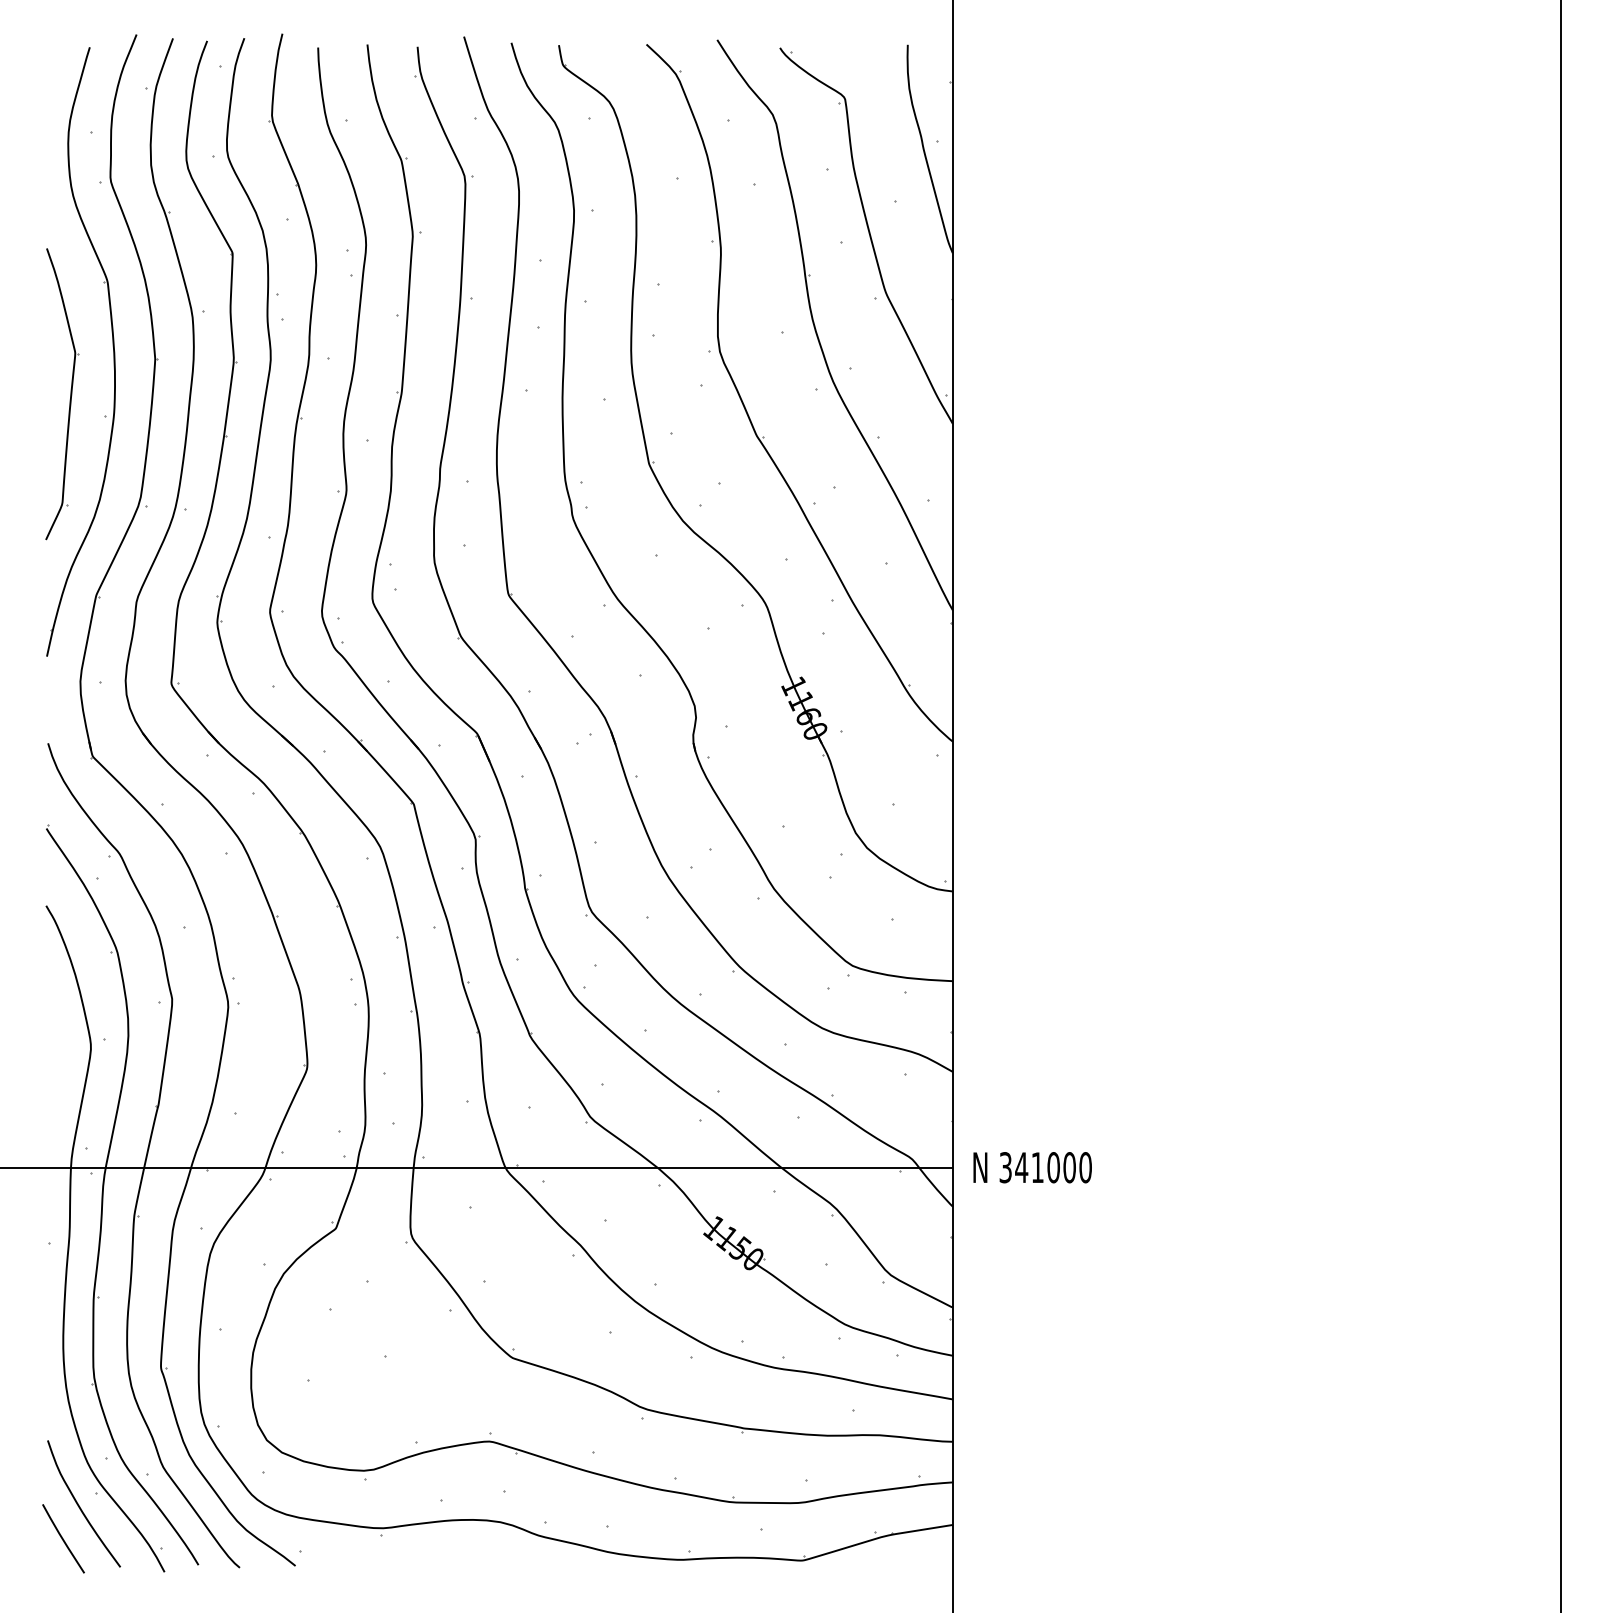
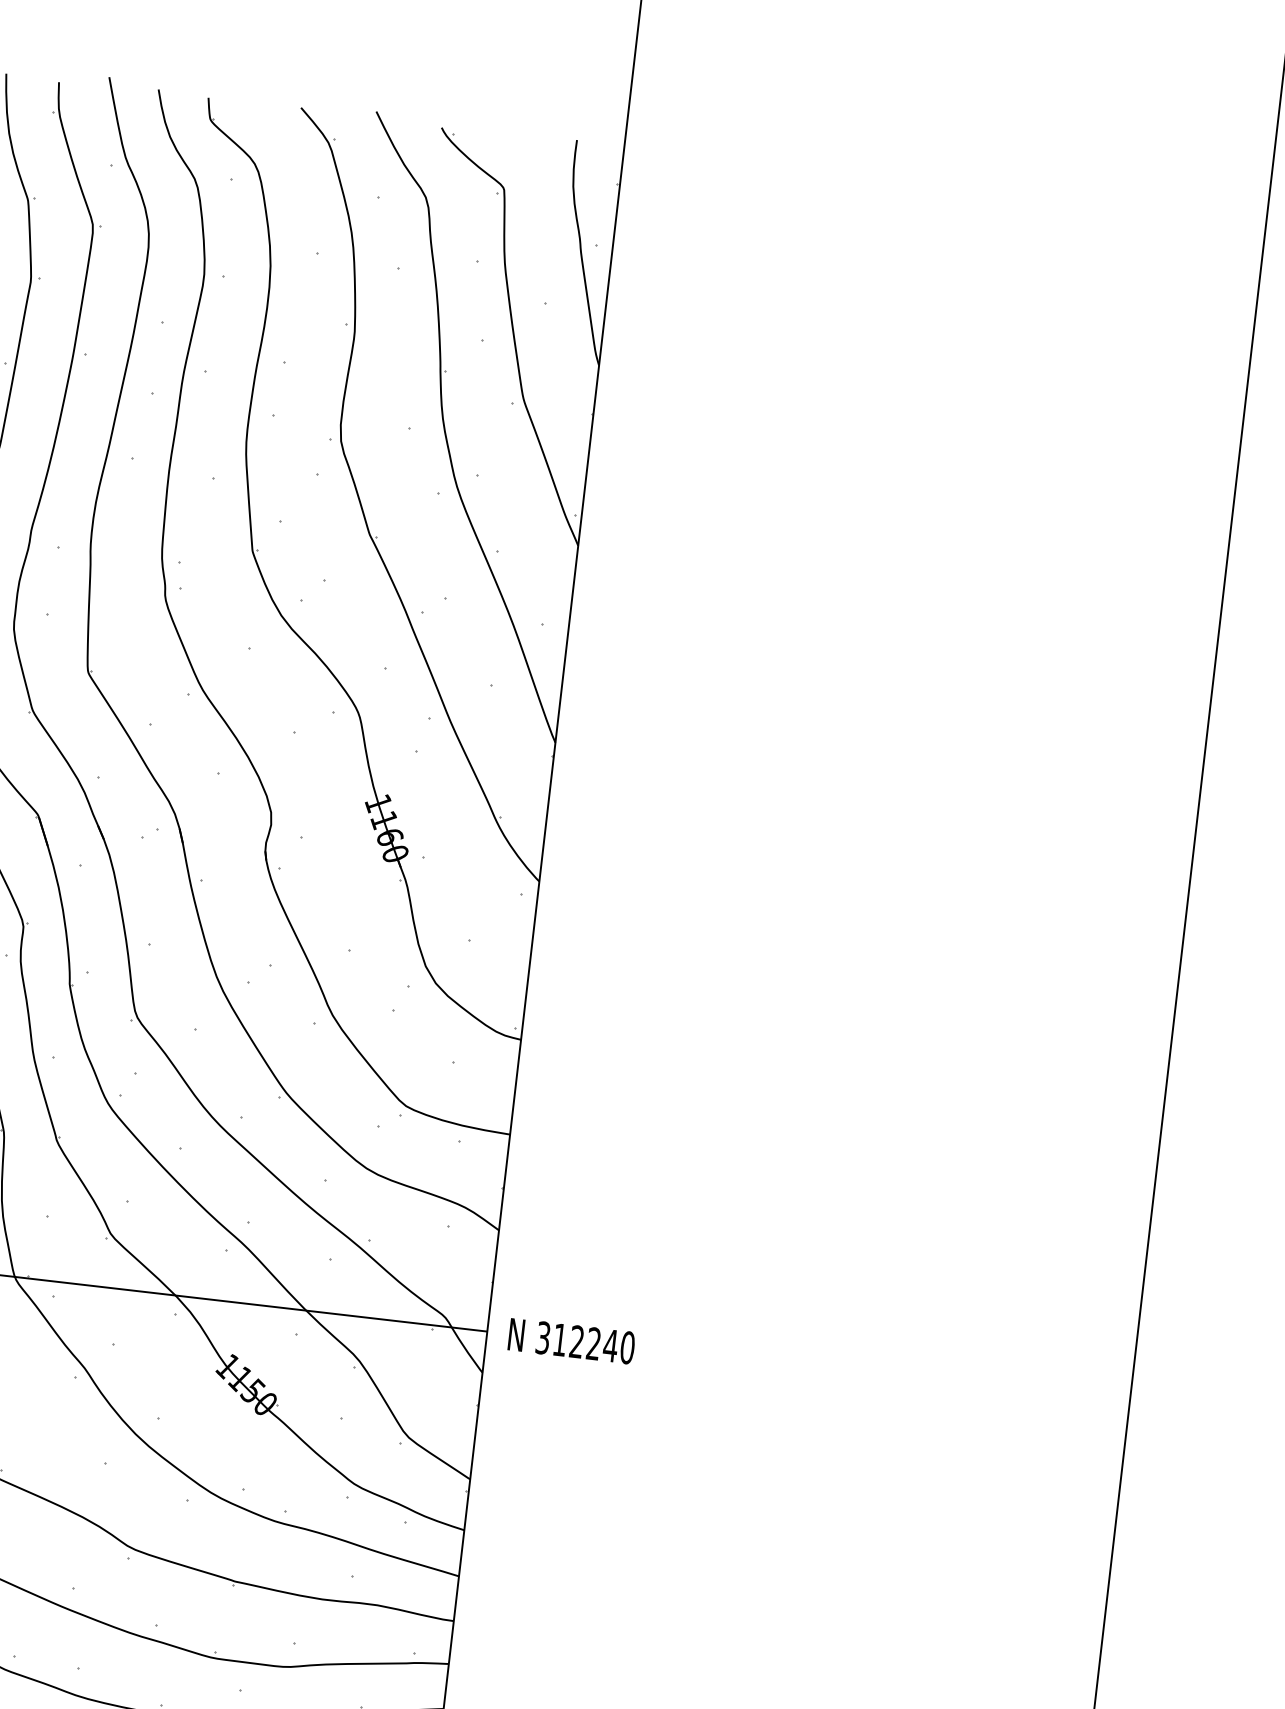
text: (1045, 1167) -> (585, 1342), 341000 -> 312240

